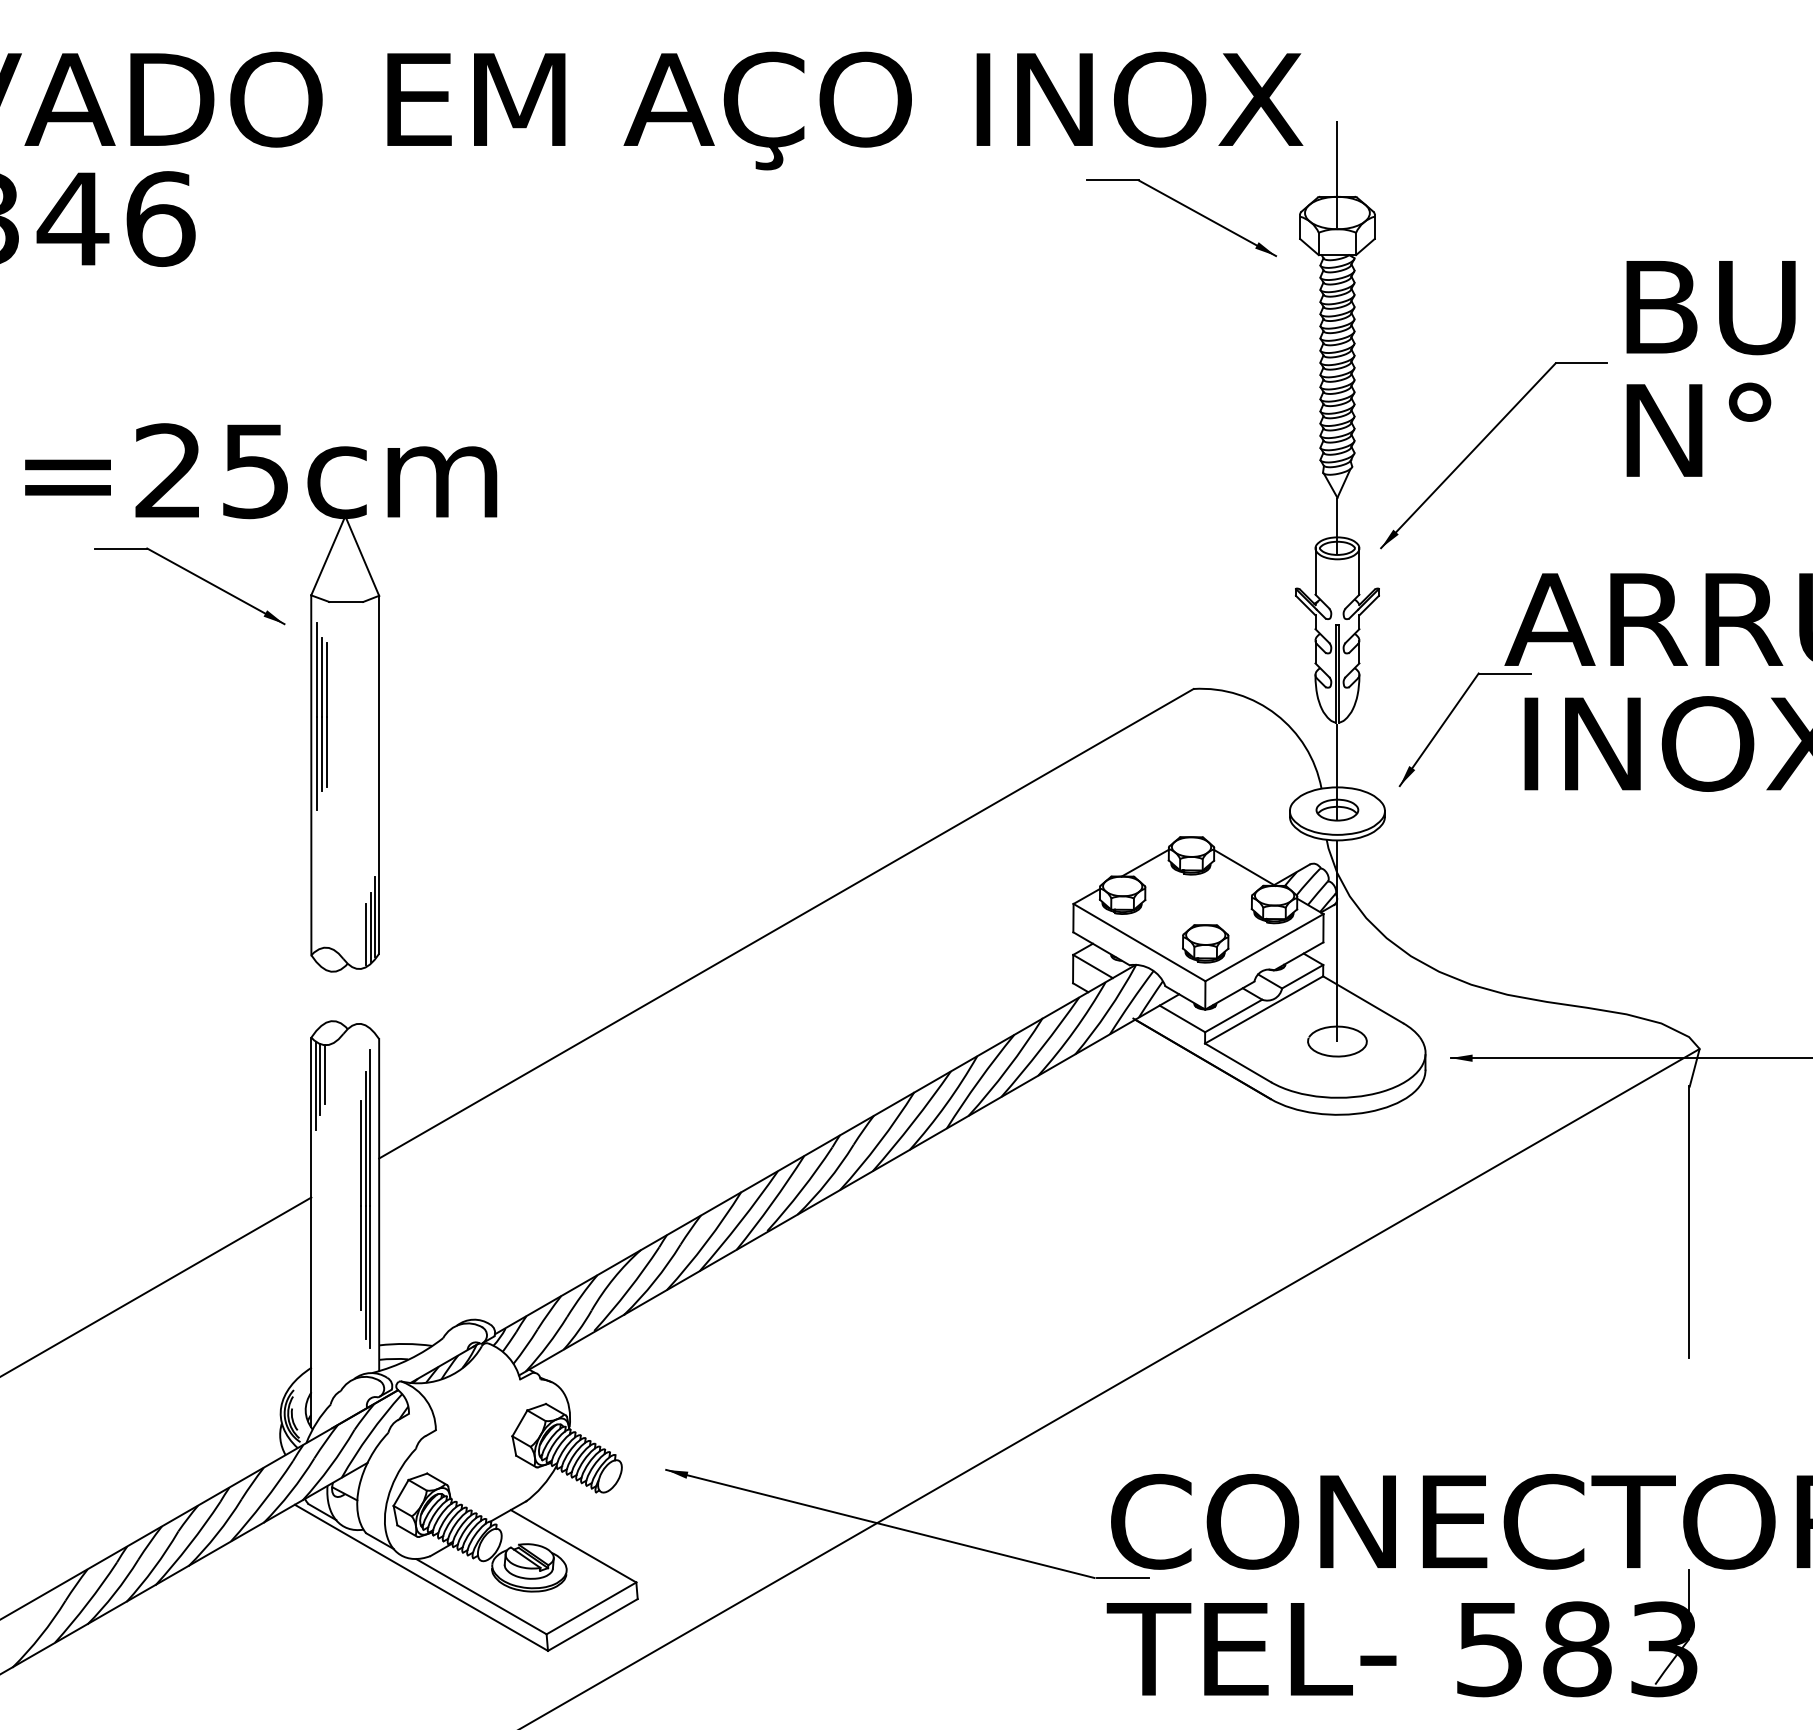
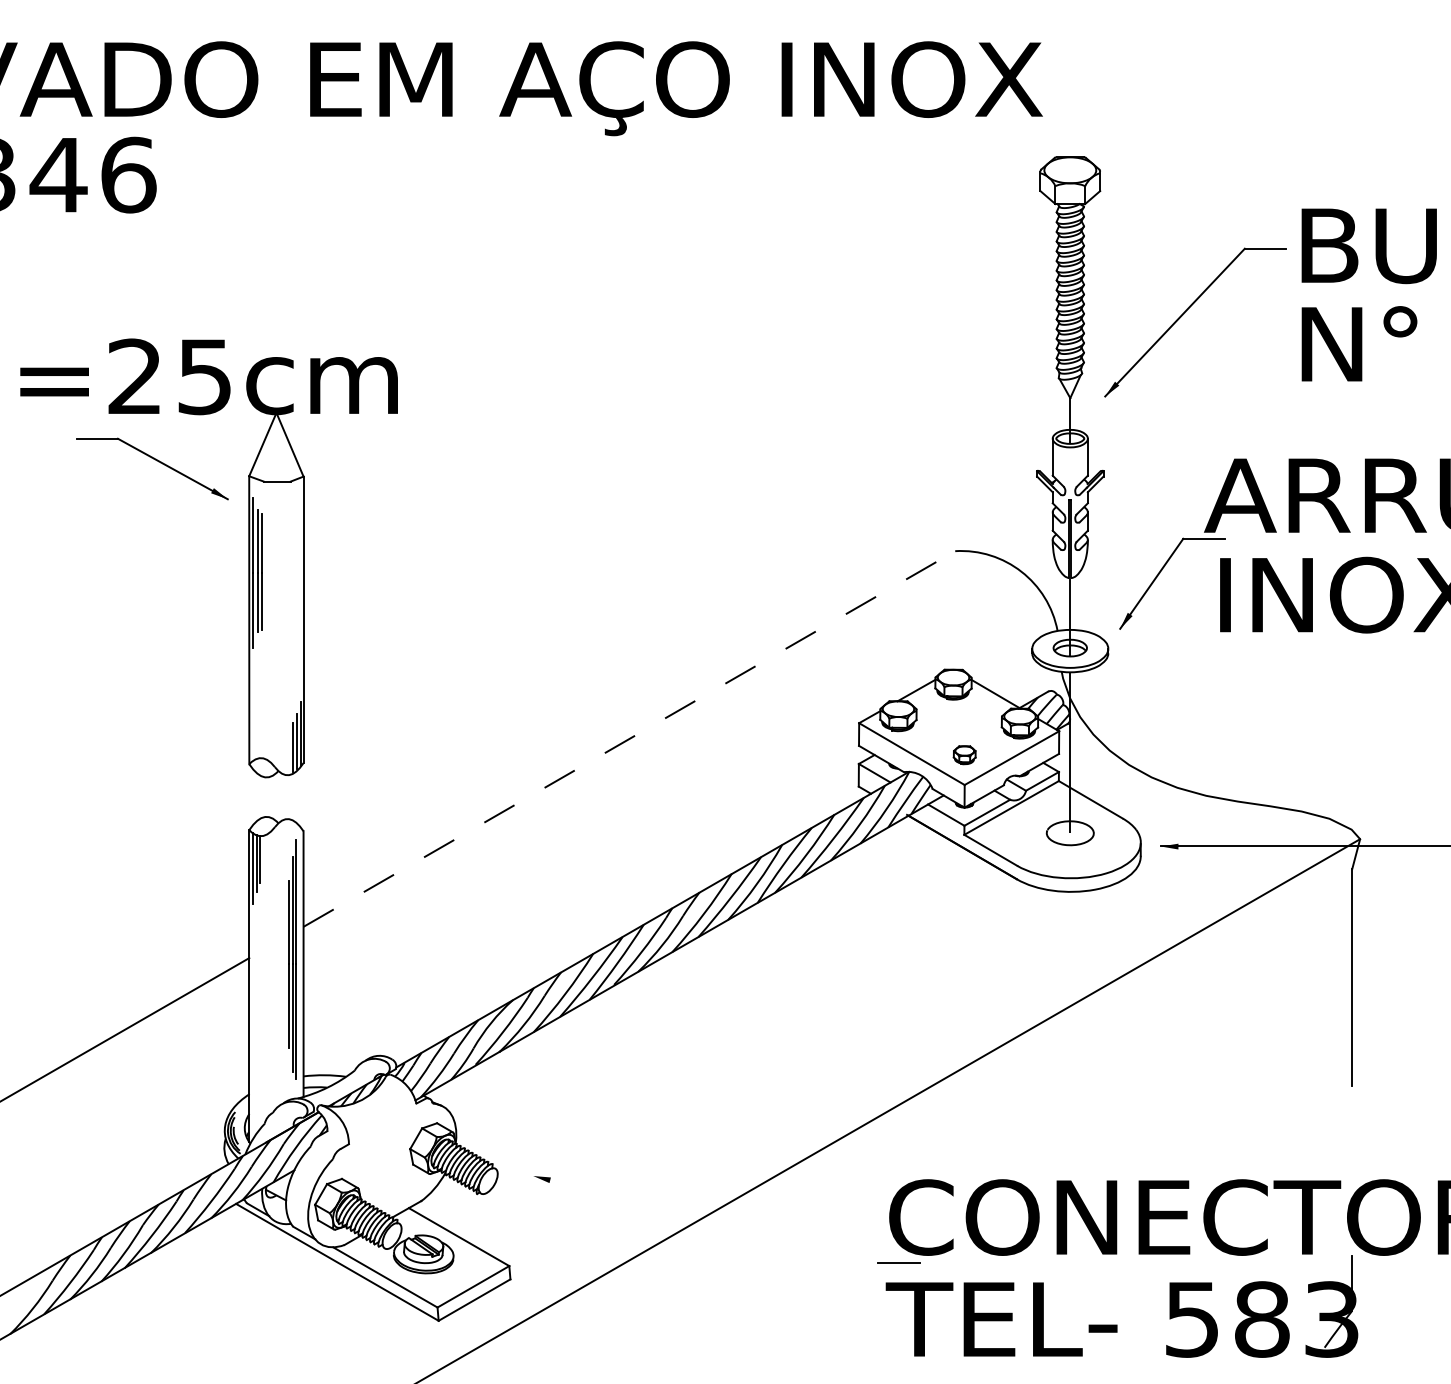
line: (1337, 174) -> (1070, 139), removed
part: (1186, 208) -> (949, 166), removed
part: (1480, 445) -> (1184, 314), moved
line: (786, 923) -> (629, 738), solid -> dashed
part: (1205, 944) -> (964, 755), size x0.6
line: (880, 1524) -> (704, 1219), removed

